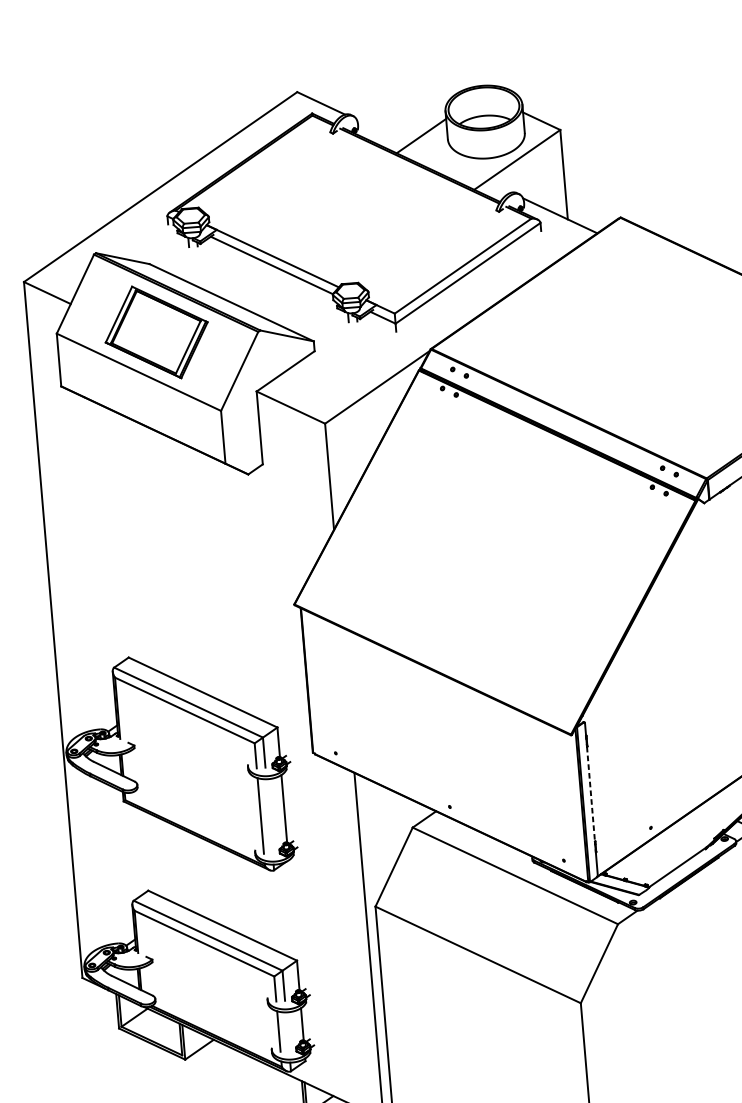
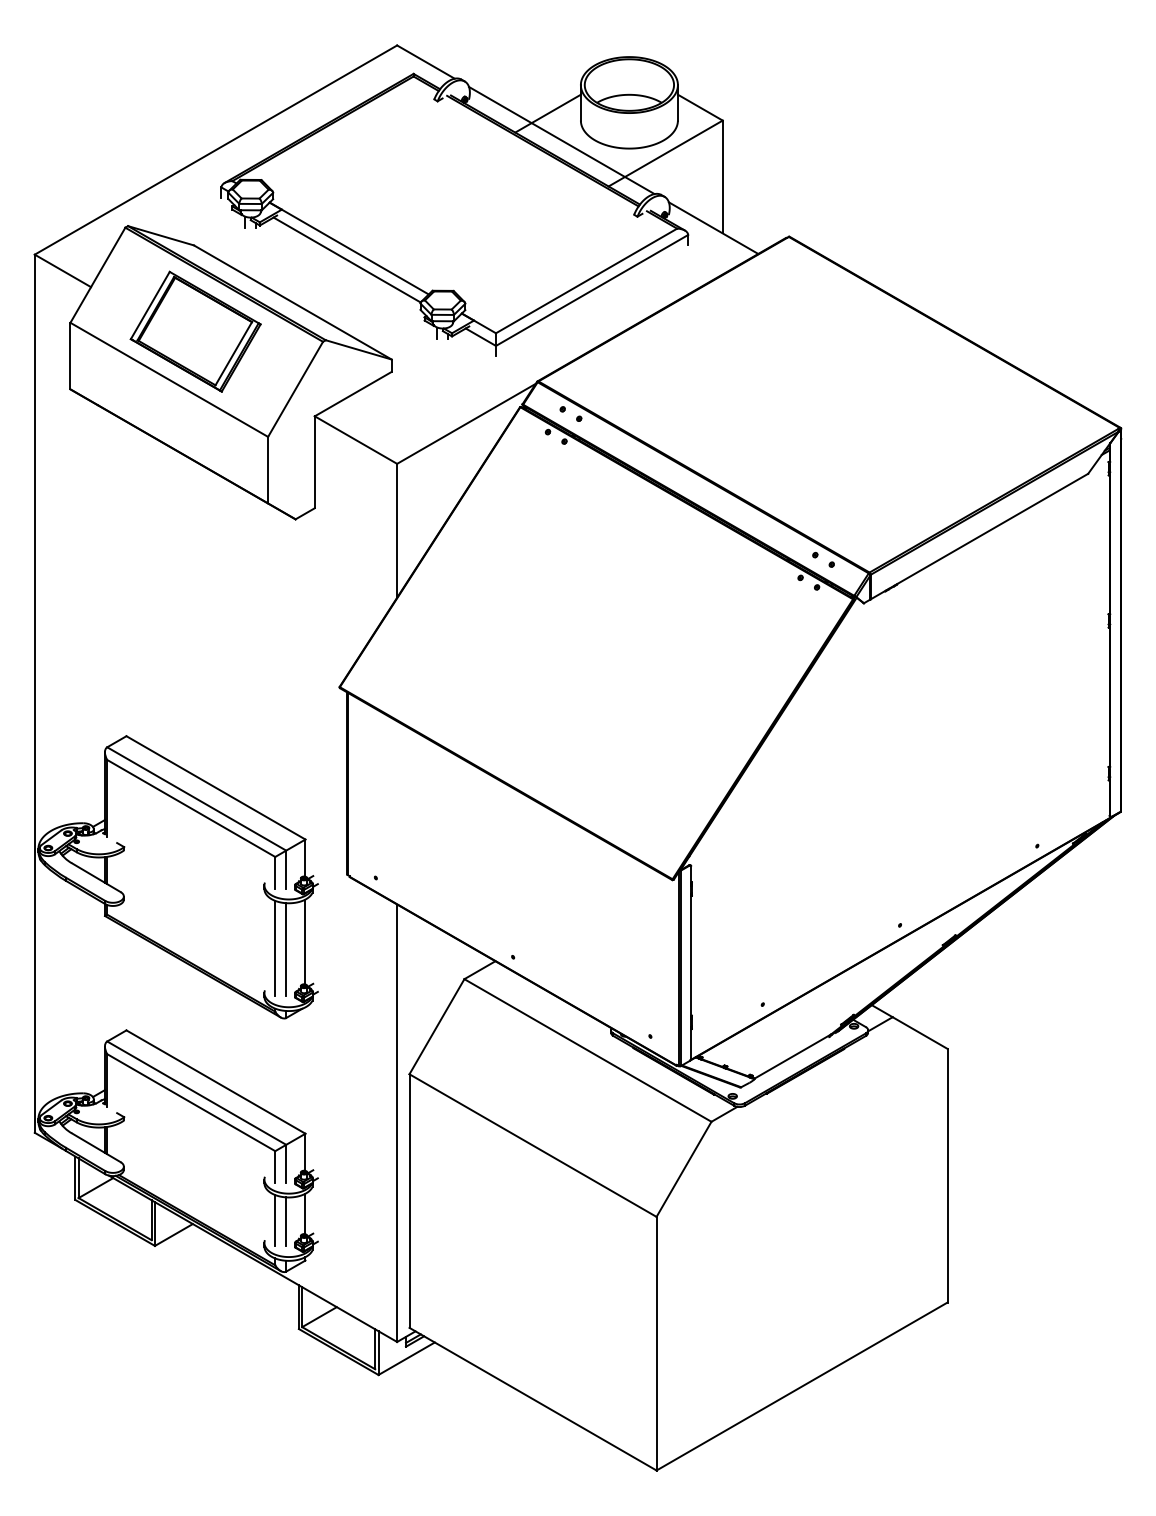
line: (433, 156) -> (561, 140), added
line: (591, 795) -> (691, 957), dashed -> solid
line: (269, 815) -> (286, 949), added
line: (287, 1031) -> (286, 1221), added

